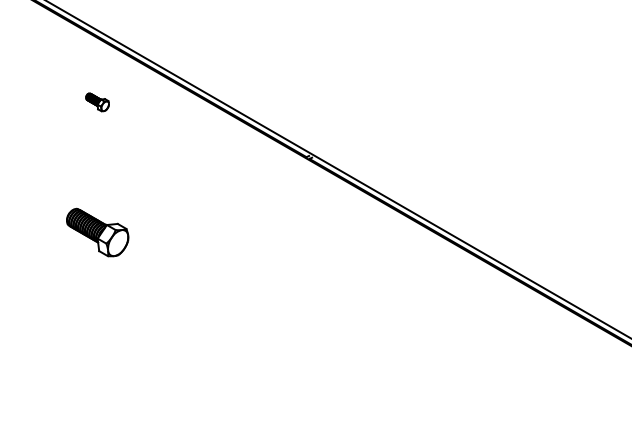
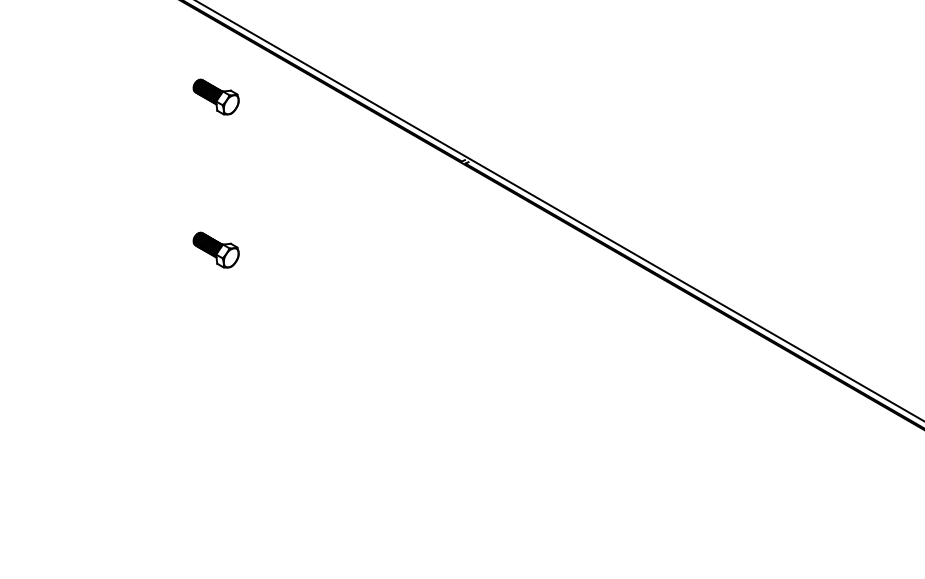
part: (97, 101) -> (215, 96), size x1.67
part: (97, 231) -> (215, 249), size x0.62

